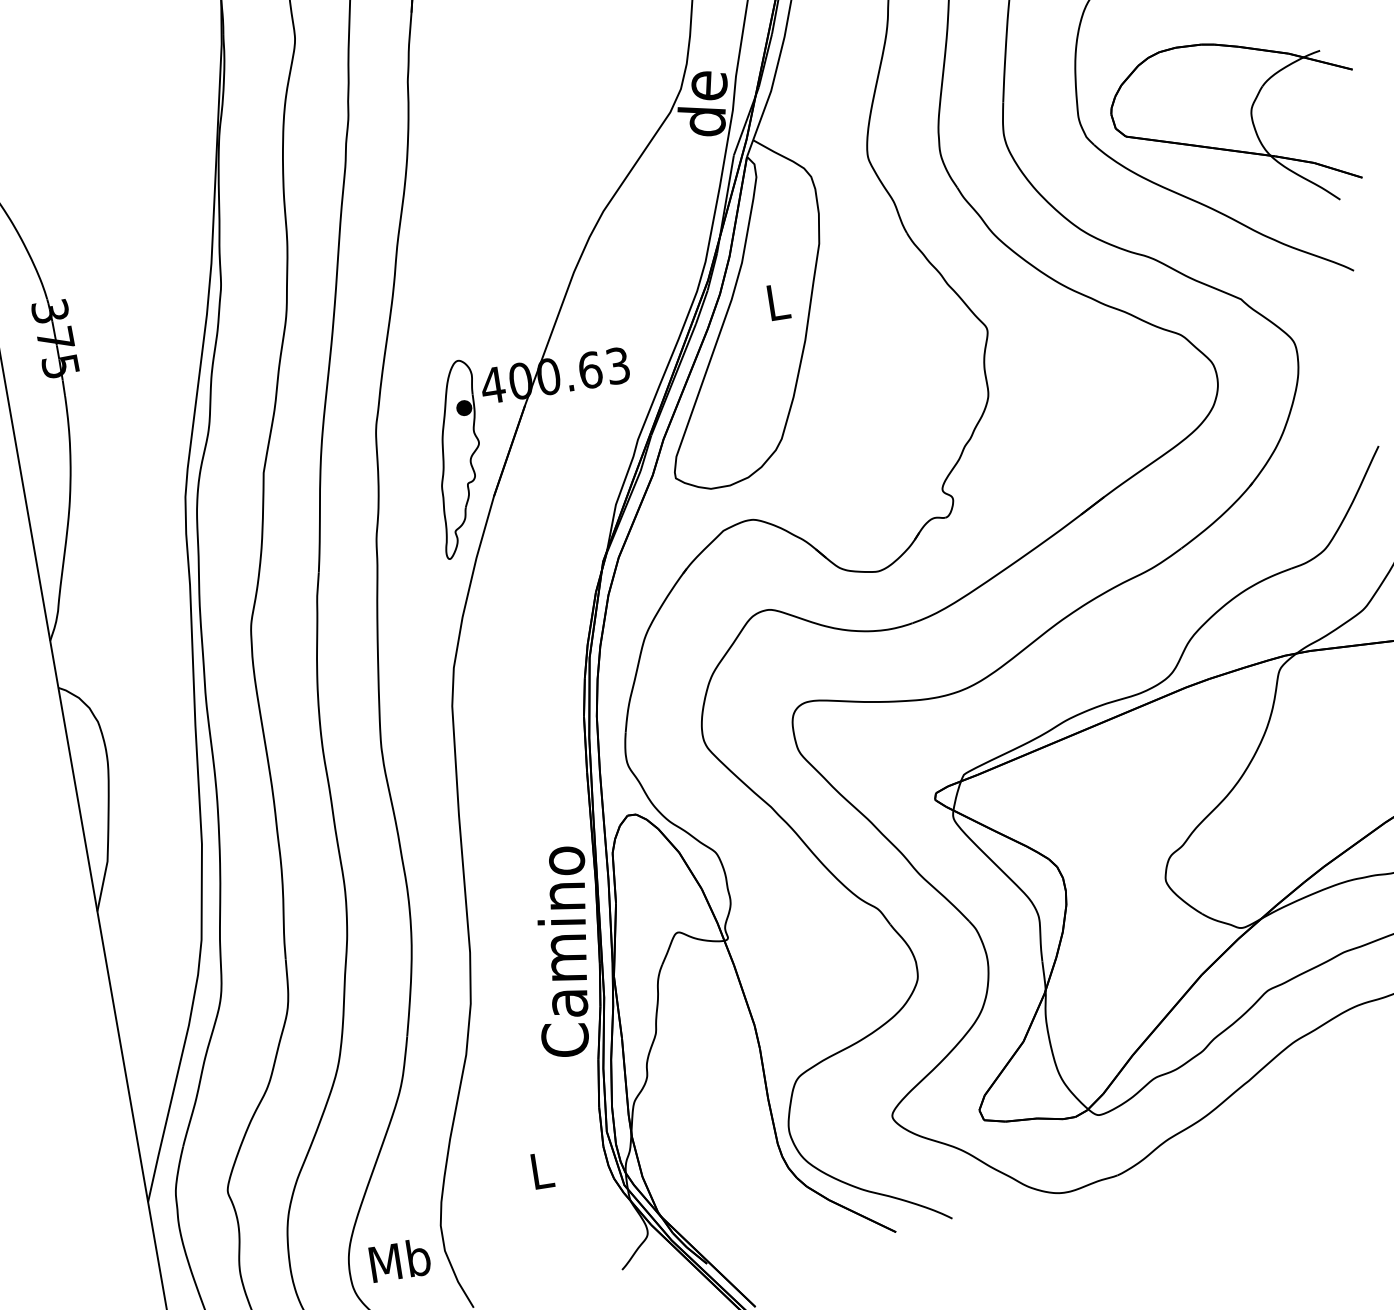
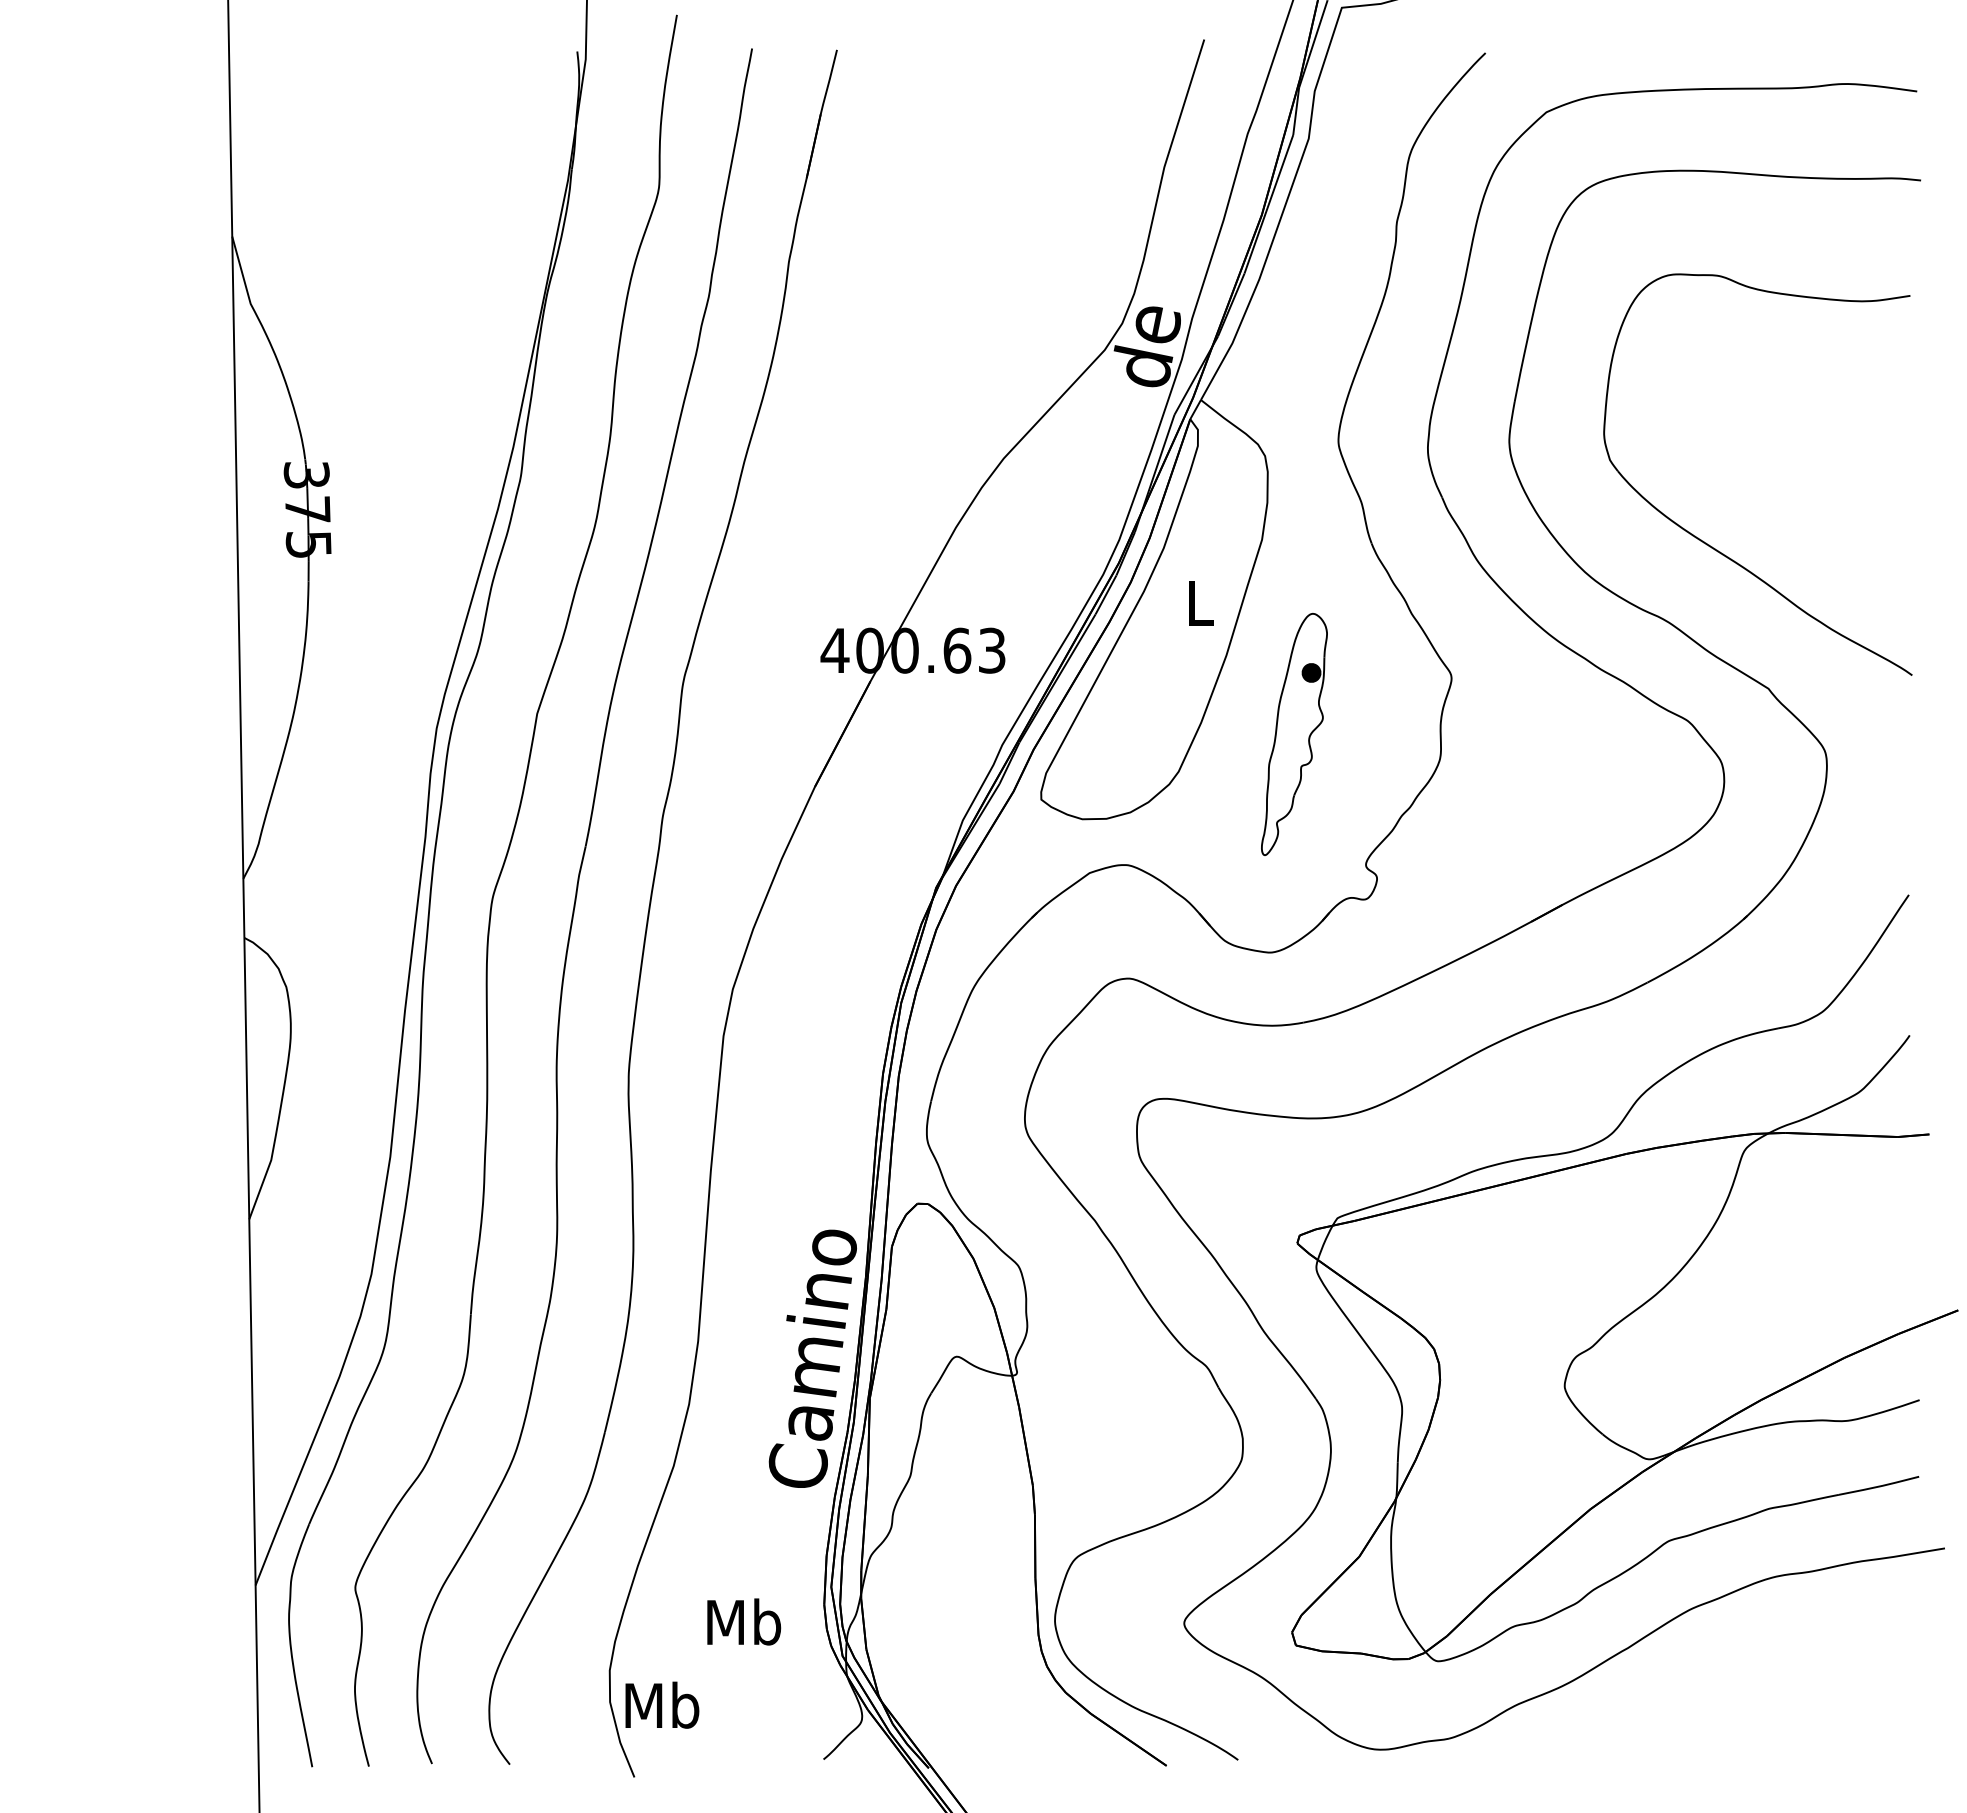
part: (1236, 126) -> (1796, 476), removed
part: (458, 459) -> (1294, 734), moved
text: (541, 1169) -> (744, 1621), L -> Mb
text: (400, 1259) -> (662, 1704), moved

